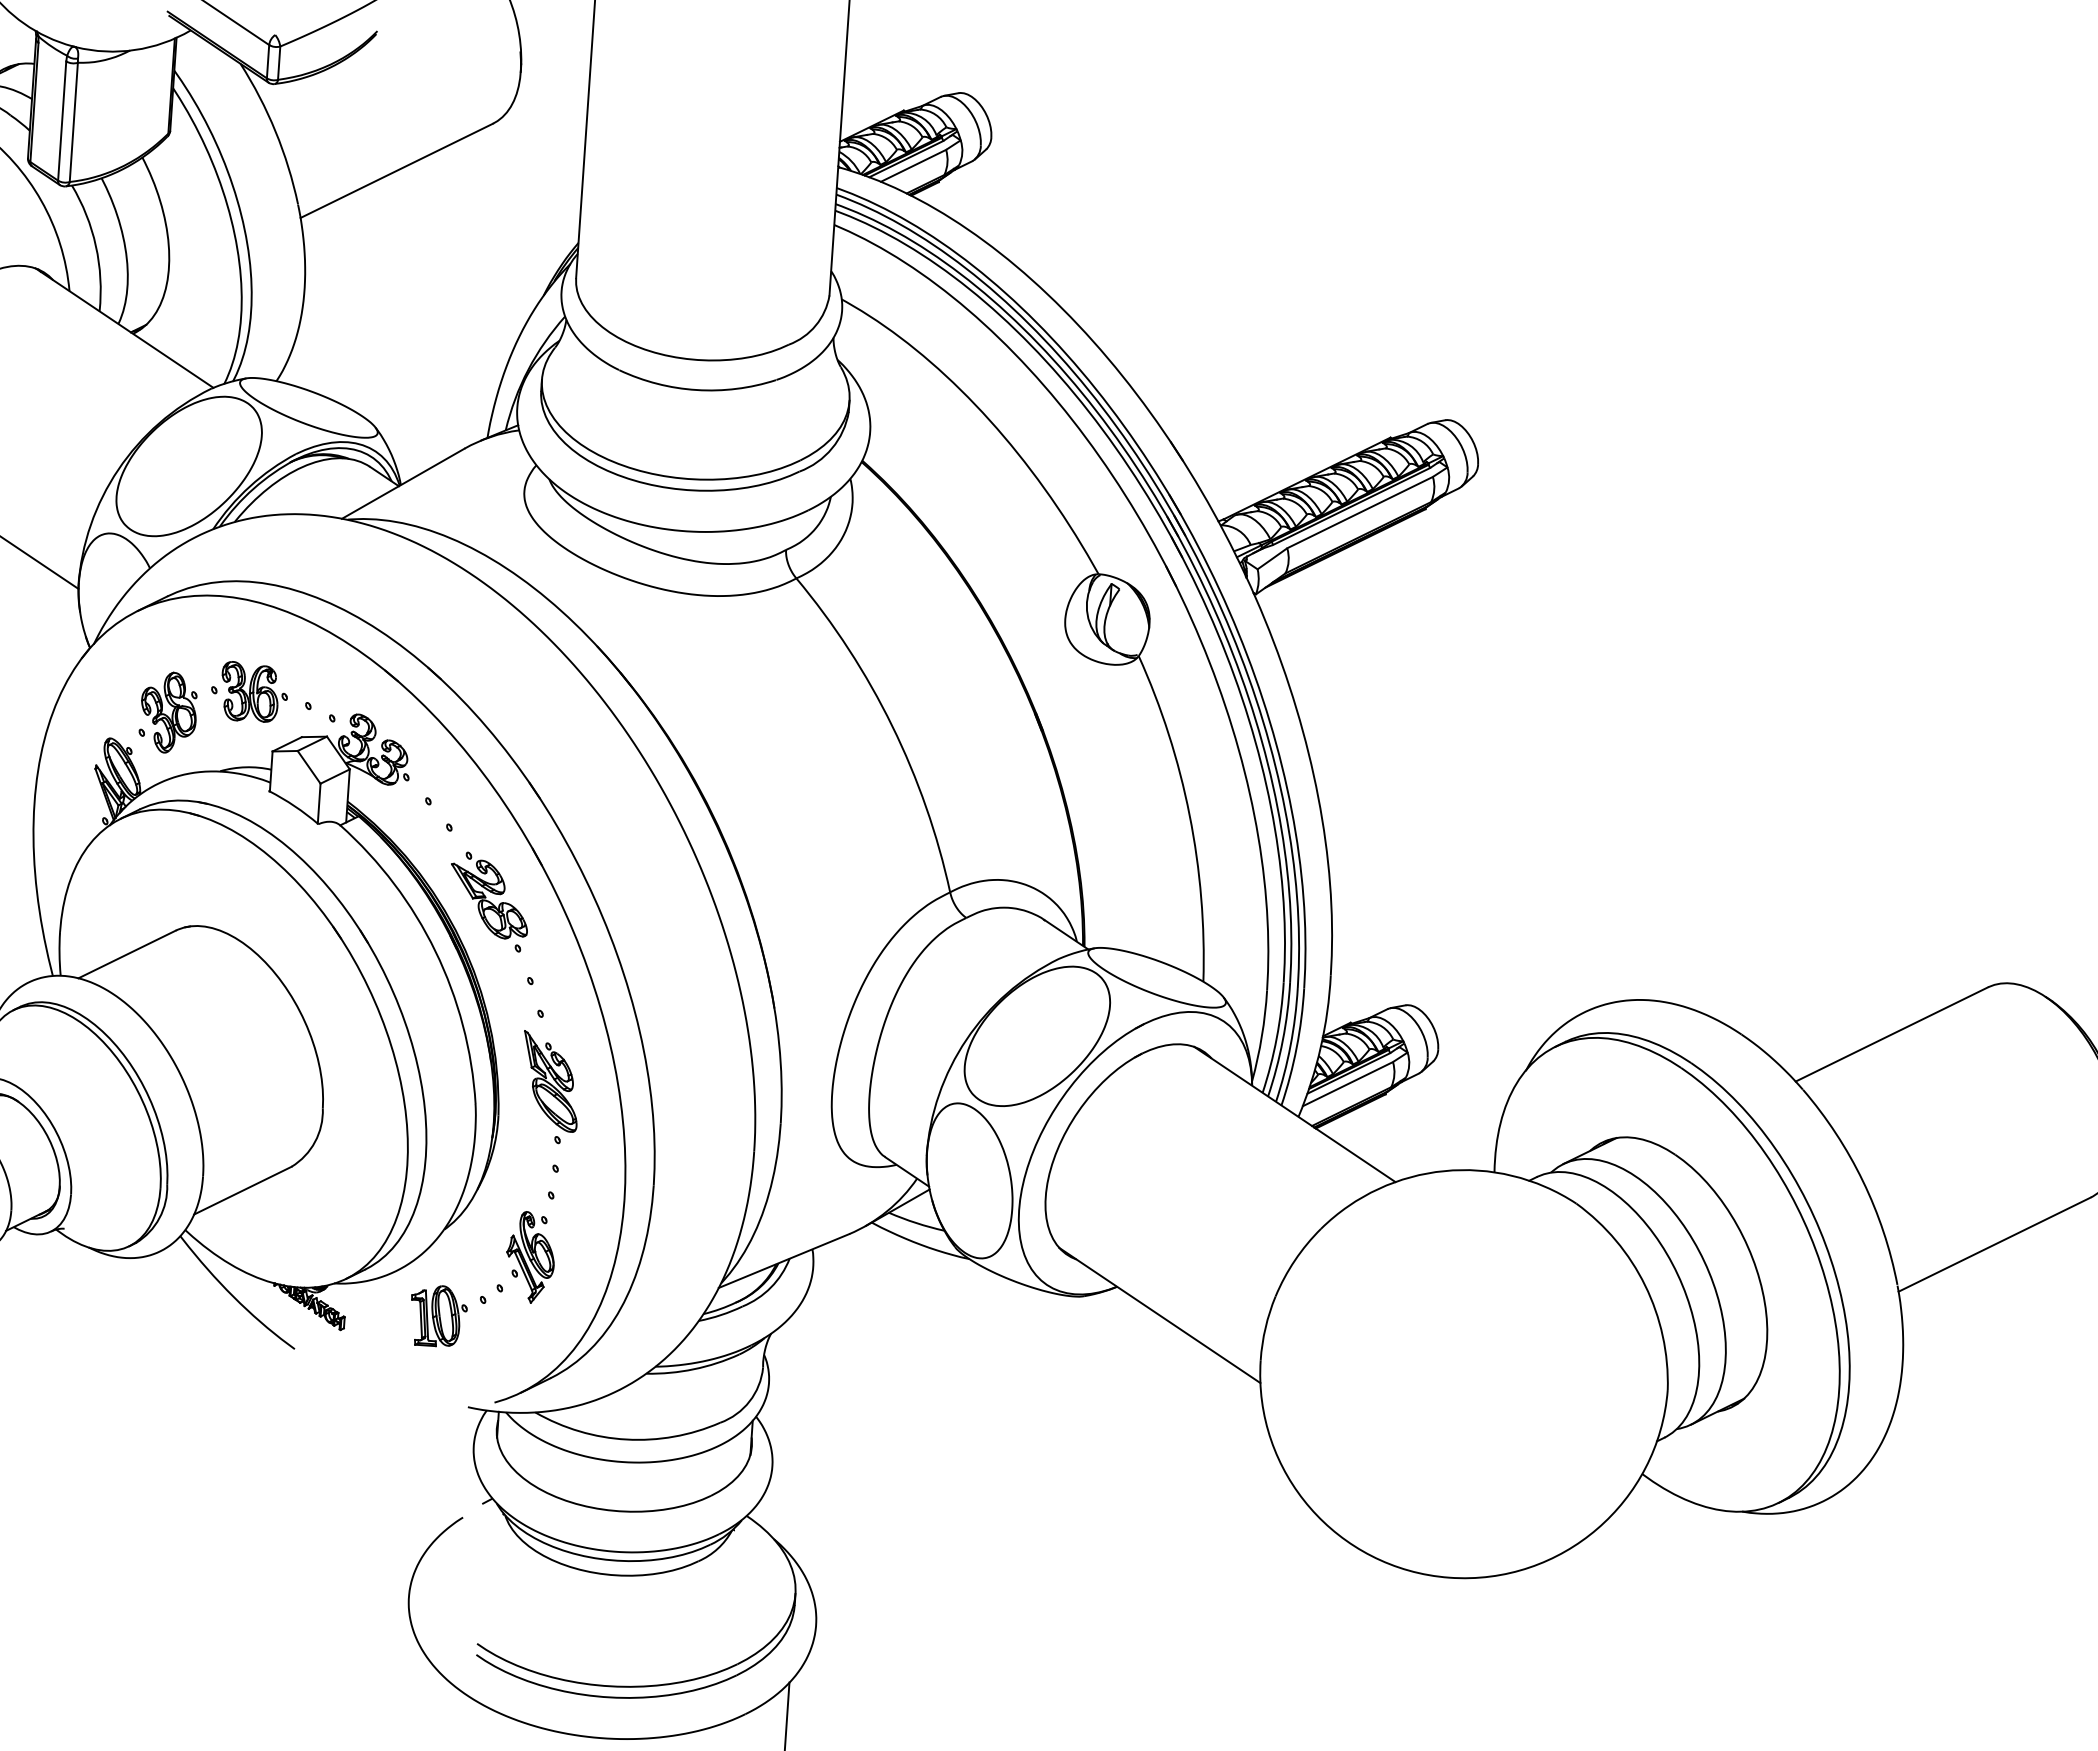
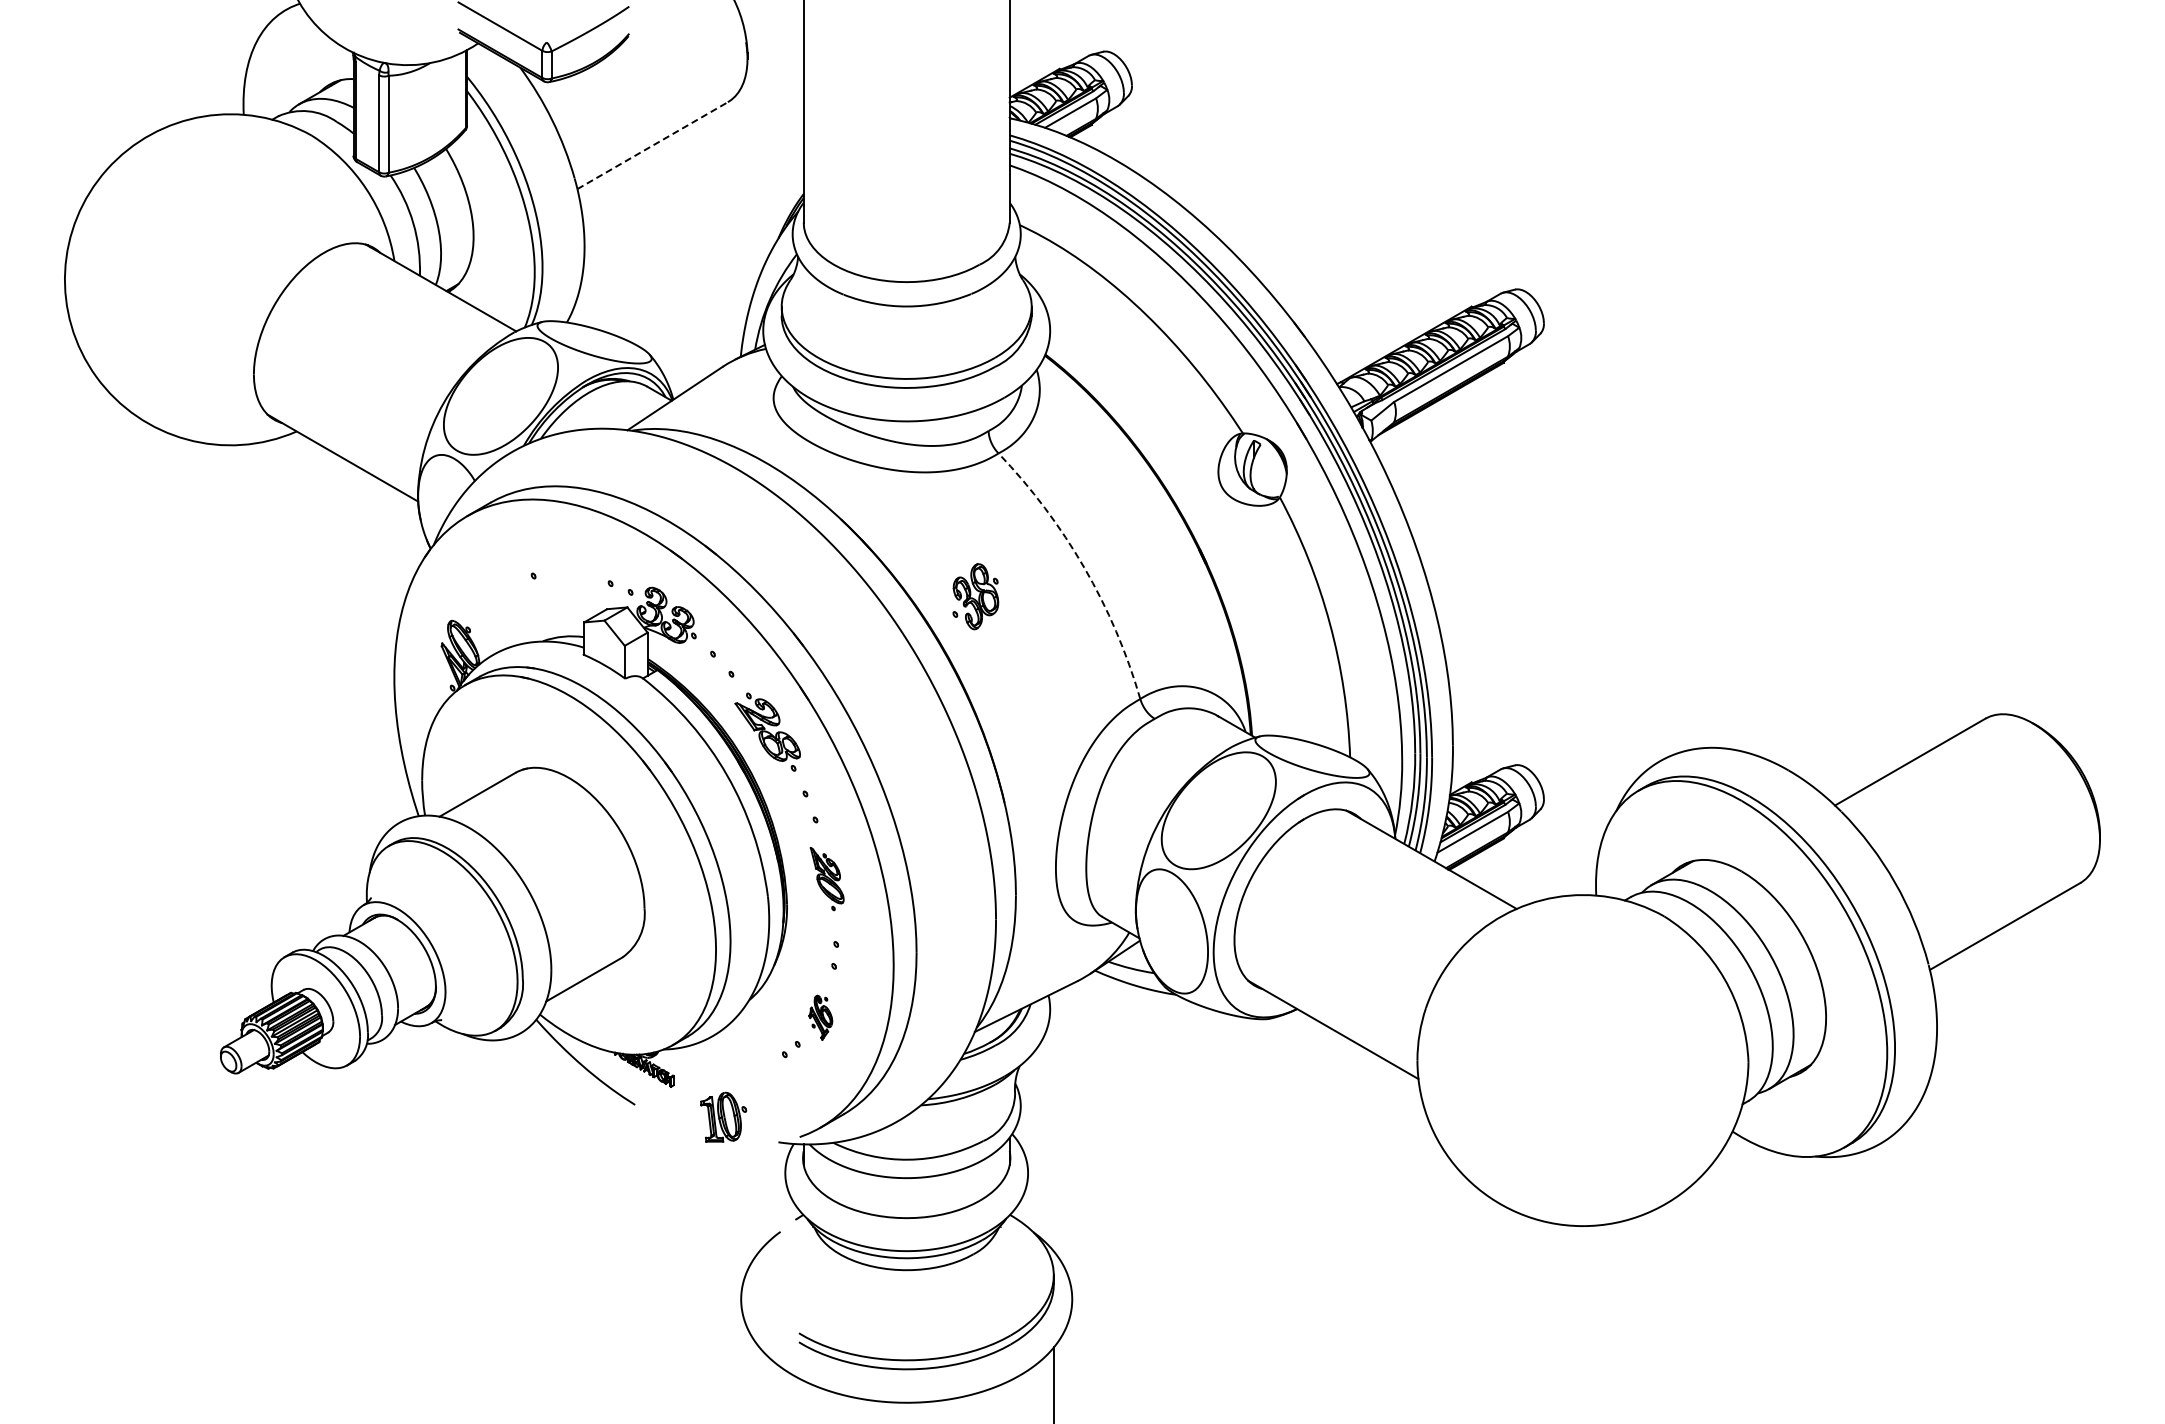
line: (396, 170) -> (652, 145), solid -> dashed
part: (253, 692) -> (565, 575), removed
part: (168, 712) -> (975, 596), moved
arc: (892, 725) -> (1084, 567), solid -> dashed
part: (549, 1086) -> (826, 878), size x0.7
part: (530, 1257) -> (820, 1017), size x0.6
part: (438, 1315) -> (723, 1116), moved

